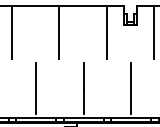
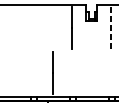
line: (59, 33) -> (33, 27), removed
line: (154, 33) -> (111, 27), solid -> dashed
line: (36, 88) -> (14, 73), removed
line: (131, 88) -> (92, 73), removed

